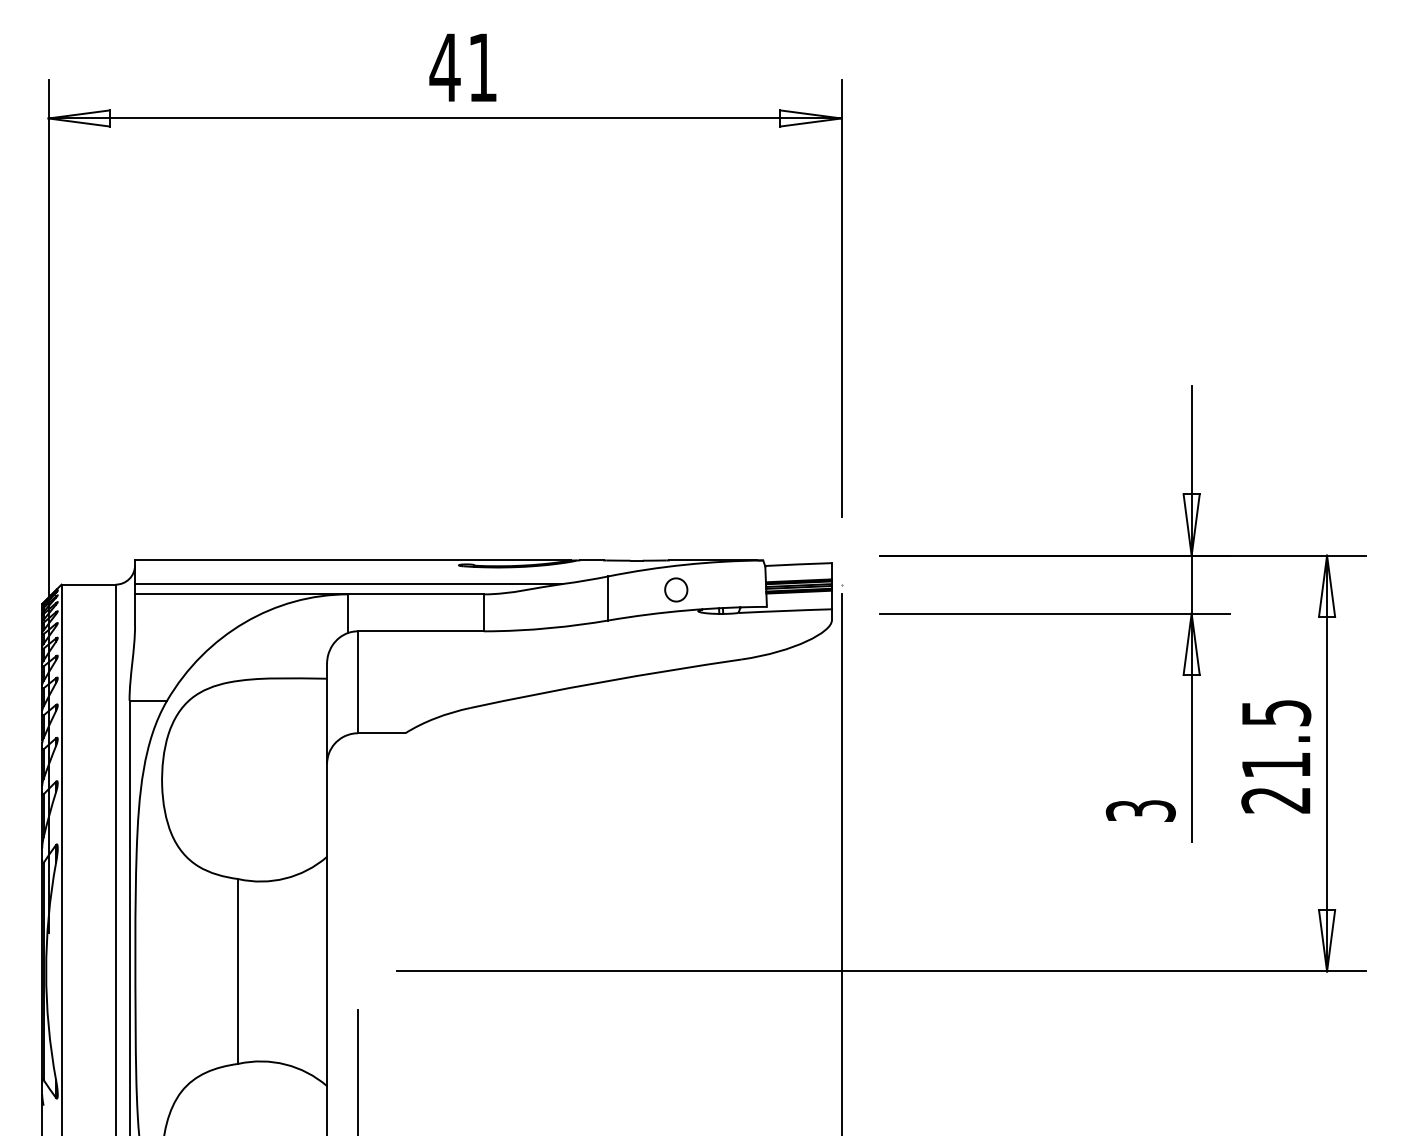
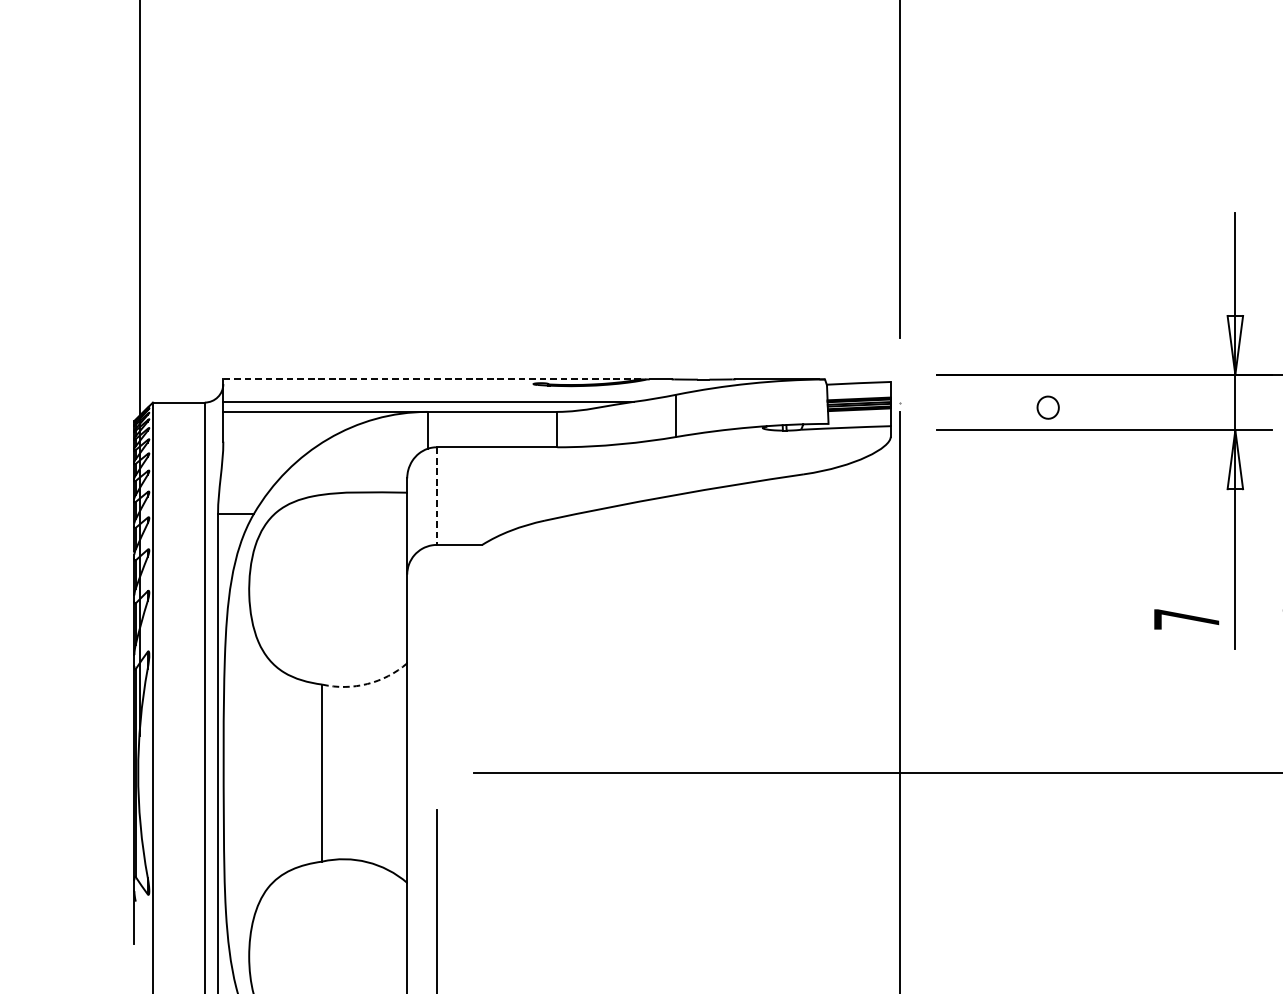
line: (352, 560) -> (431, 379), solid -> dashed
part: (676, 589) -> (1048, 407), moved
line: (358, 682) -> (437, 496), solid -> dashed
text: (1140, 810) -> (1186, 618), 3 -> 7
arc: (285, 878) -> (367, 684), solid -> dashed

